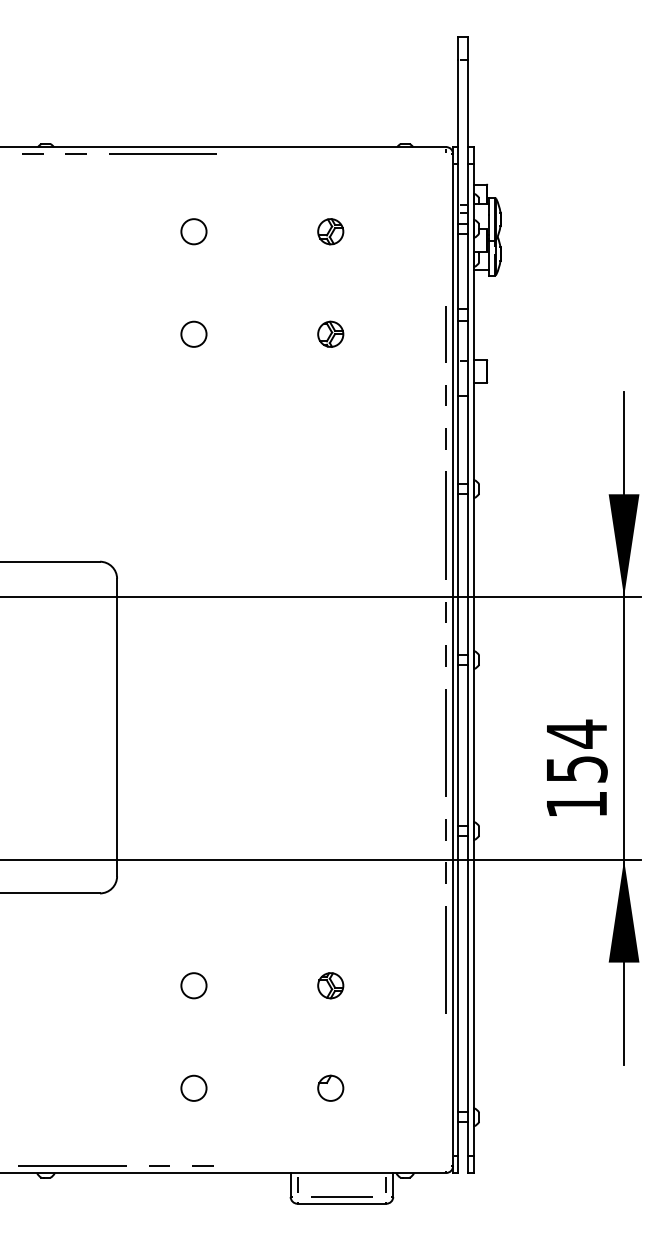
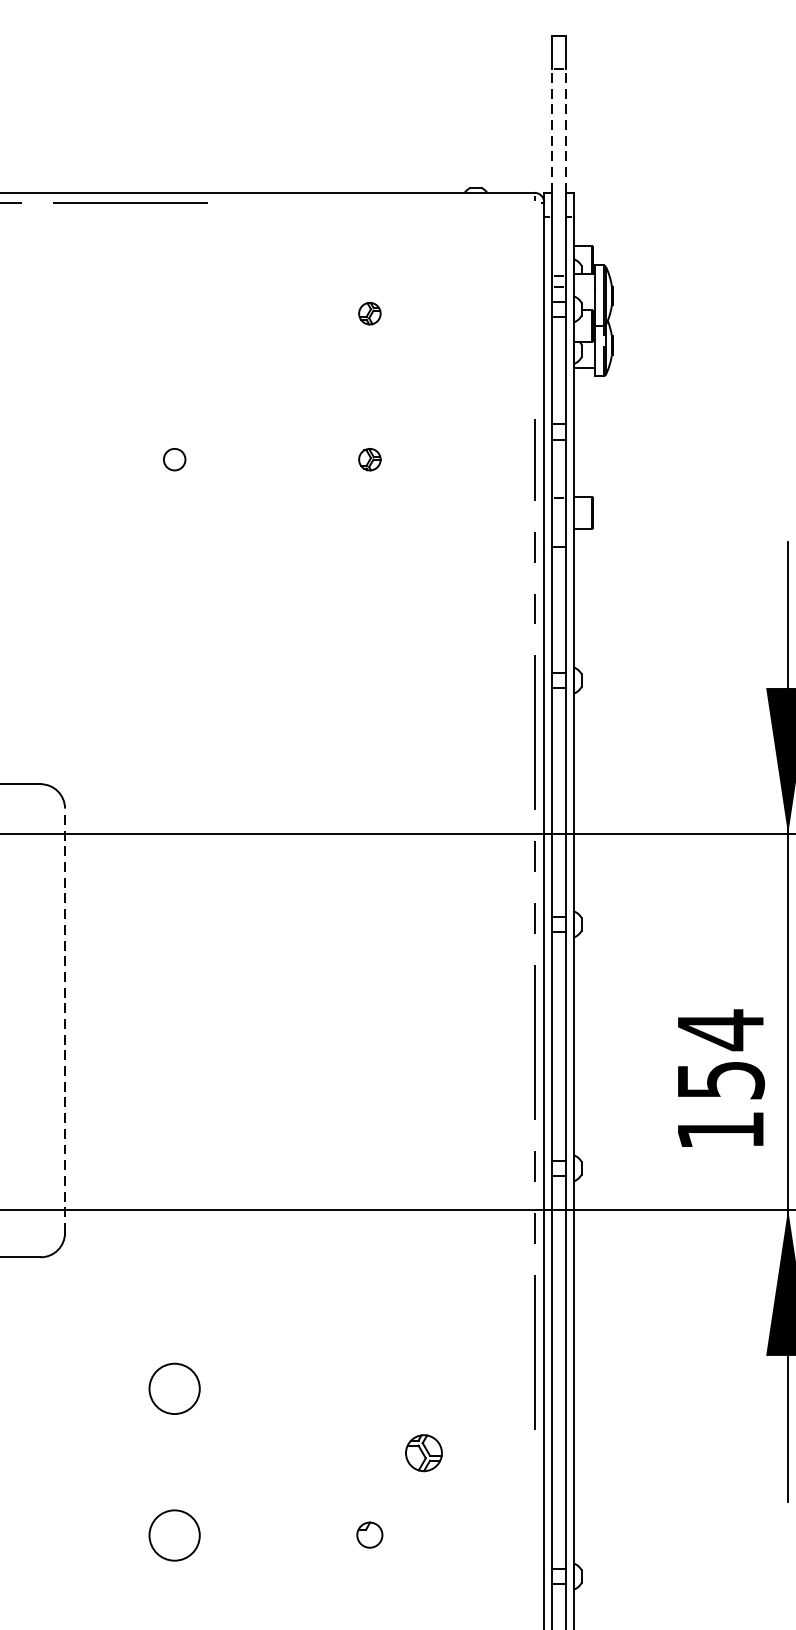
line: (458, 103) -> (551, 130), solid -> dashed
line: (468, 103) -> (566, 130), solid -> dashed
circle: (193, 231) -> (173, 313), removed
part: (330, 231) -> (369, 313), size x0.6
circle: (193, 333) -> (173, 458), size x0.6
part: (330, 333) -> (369, 458), size x0.6
line: (117, 727) -> (65, 1020), solid -> dashed
circle: (193, 985) -> (173, 1388), size x1.4
part: (330, 985) -> (423, 1452), moved
circle: (193, 1087) -> (173, 1534), size x1.4
part: (330, 1087) -> (369, 1534), size x0.7

